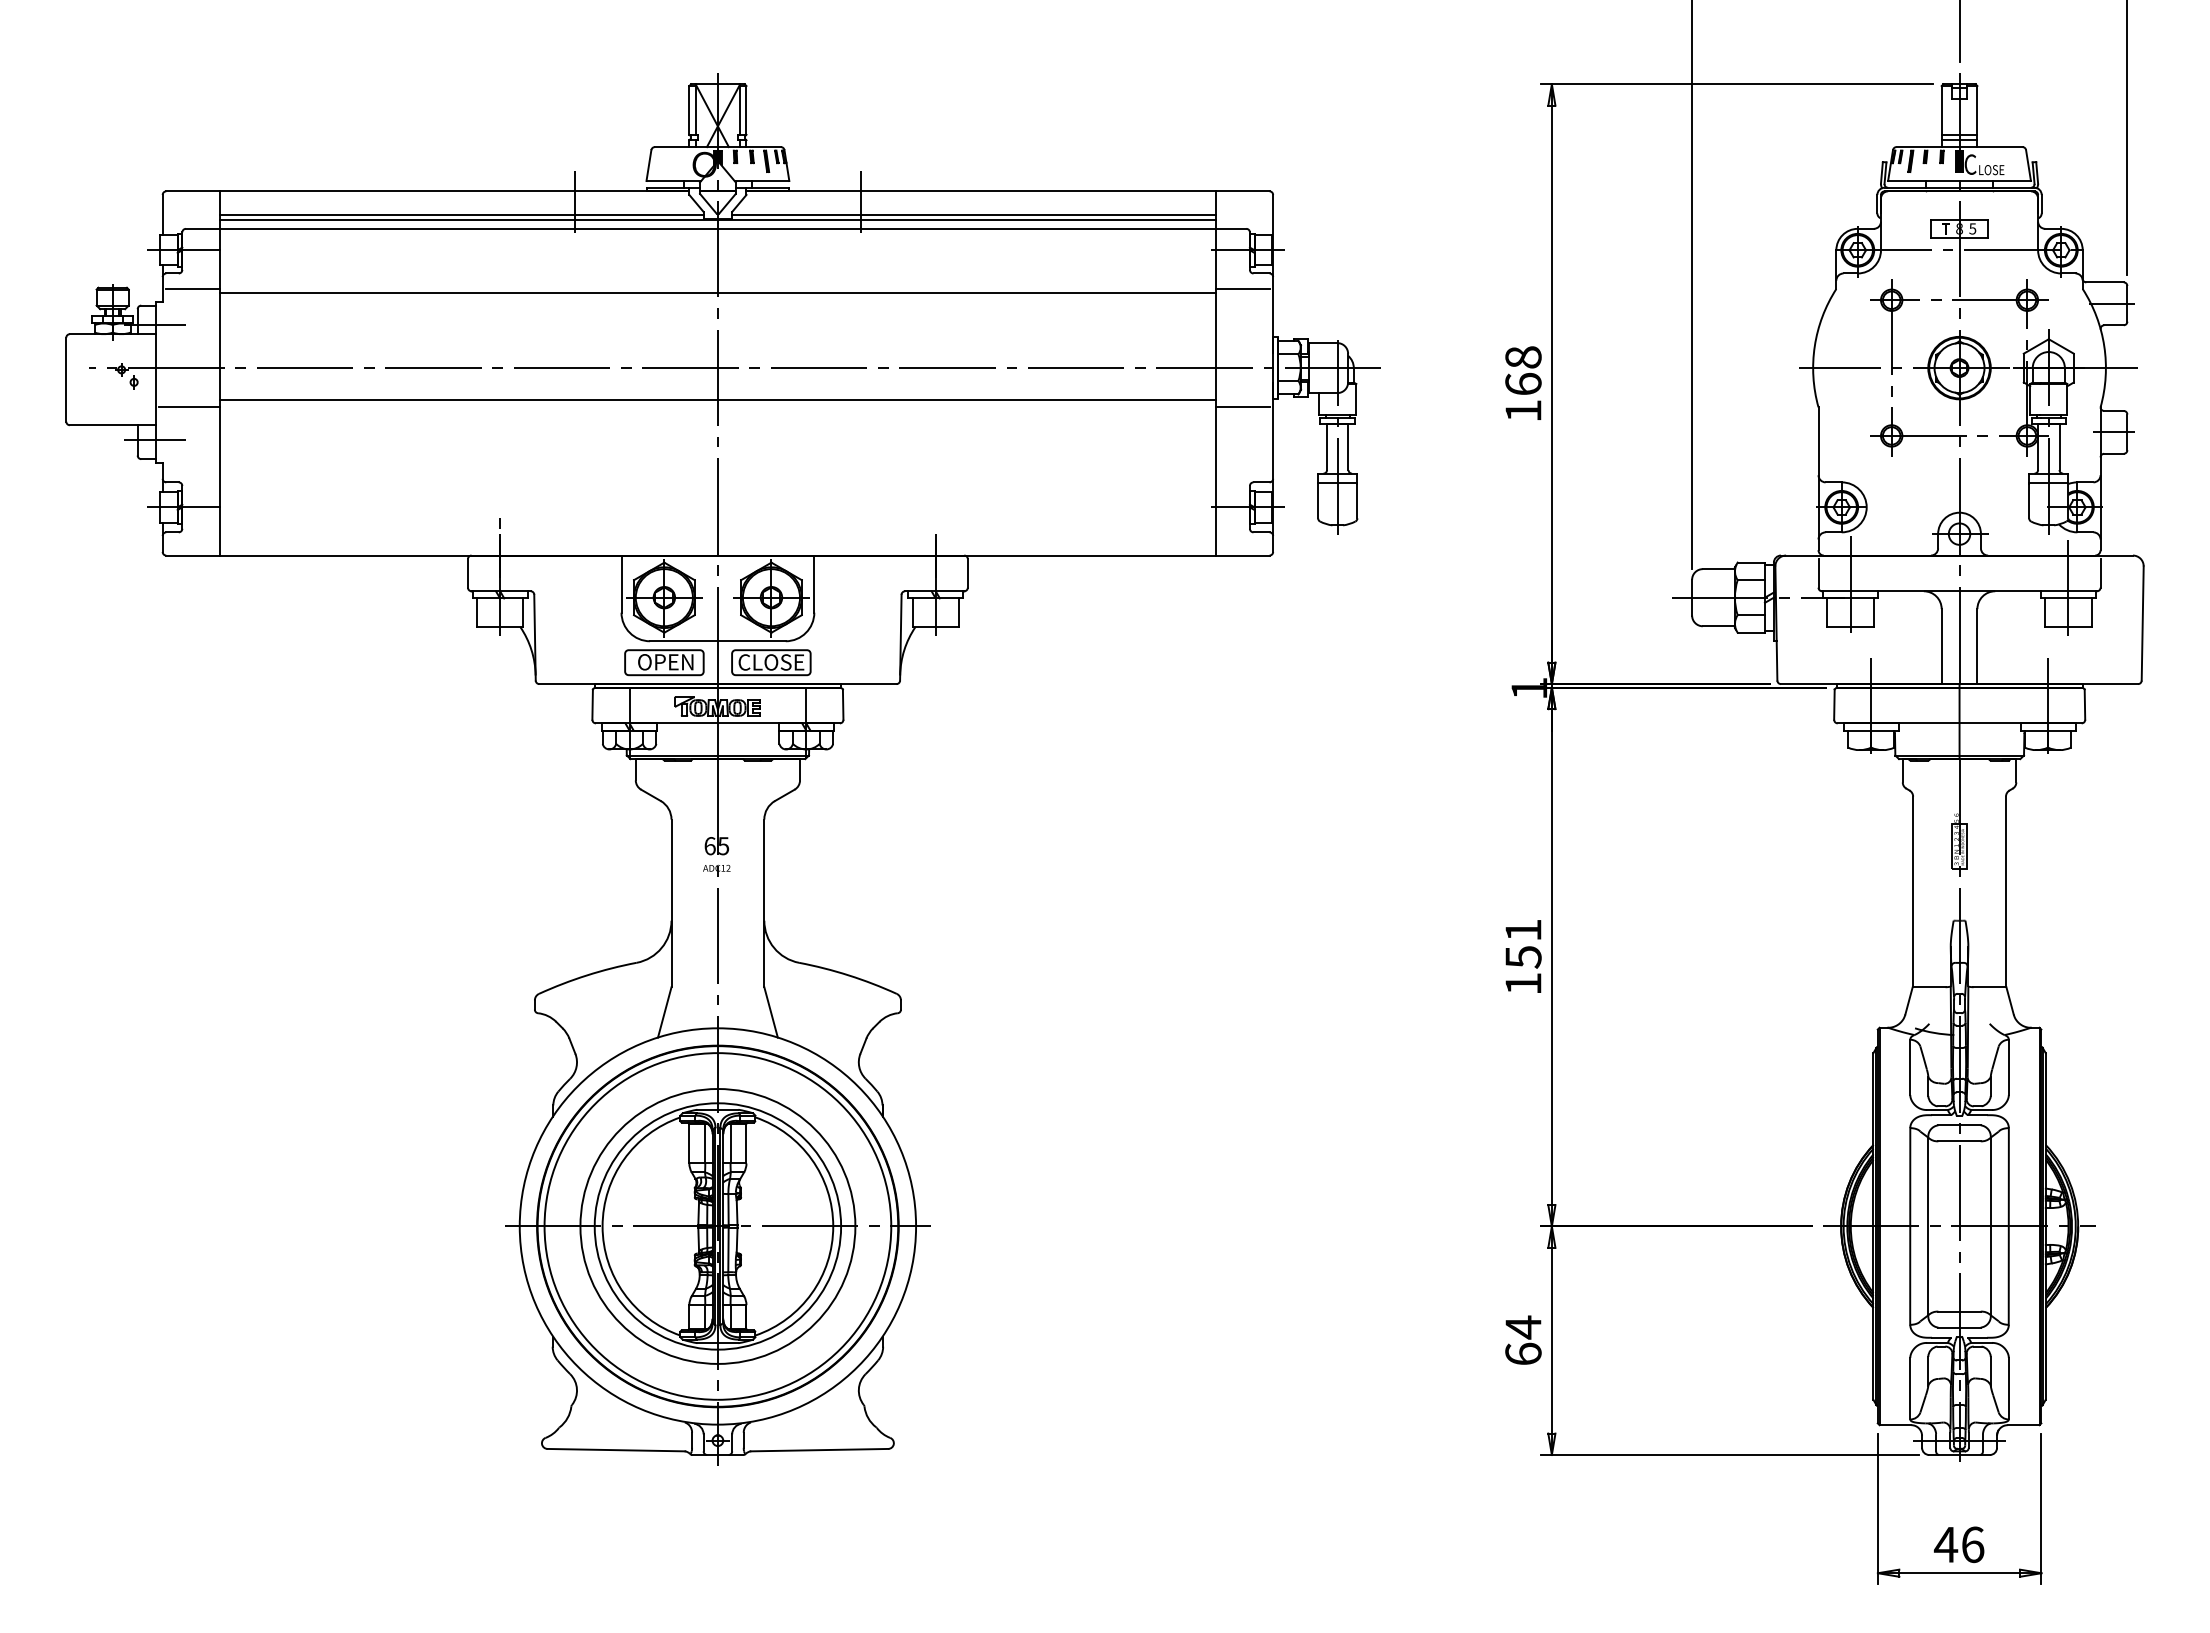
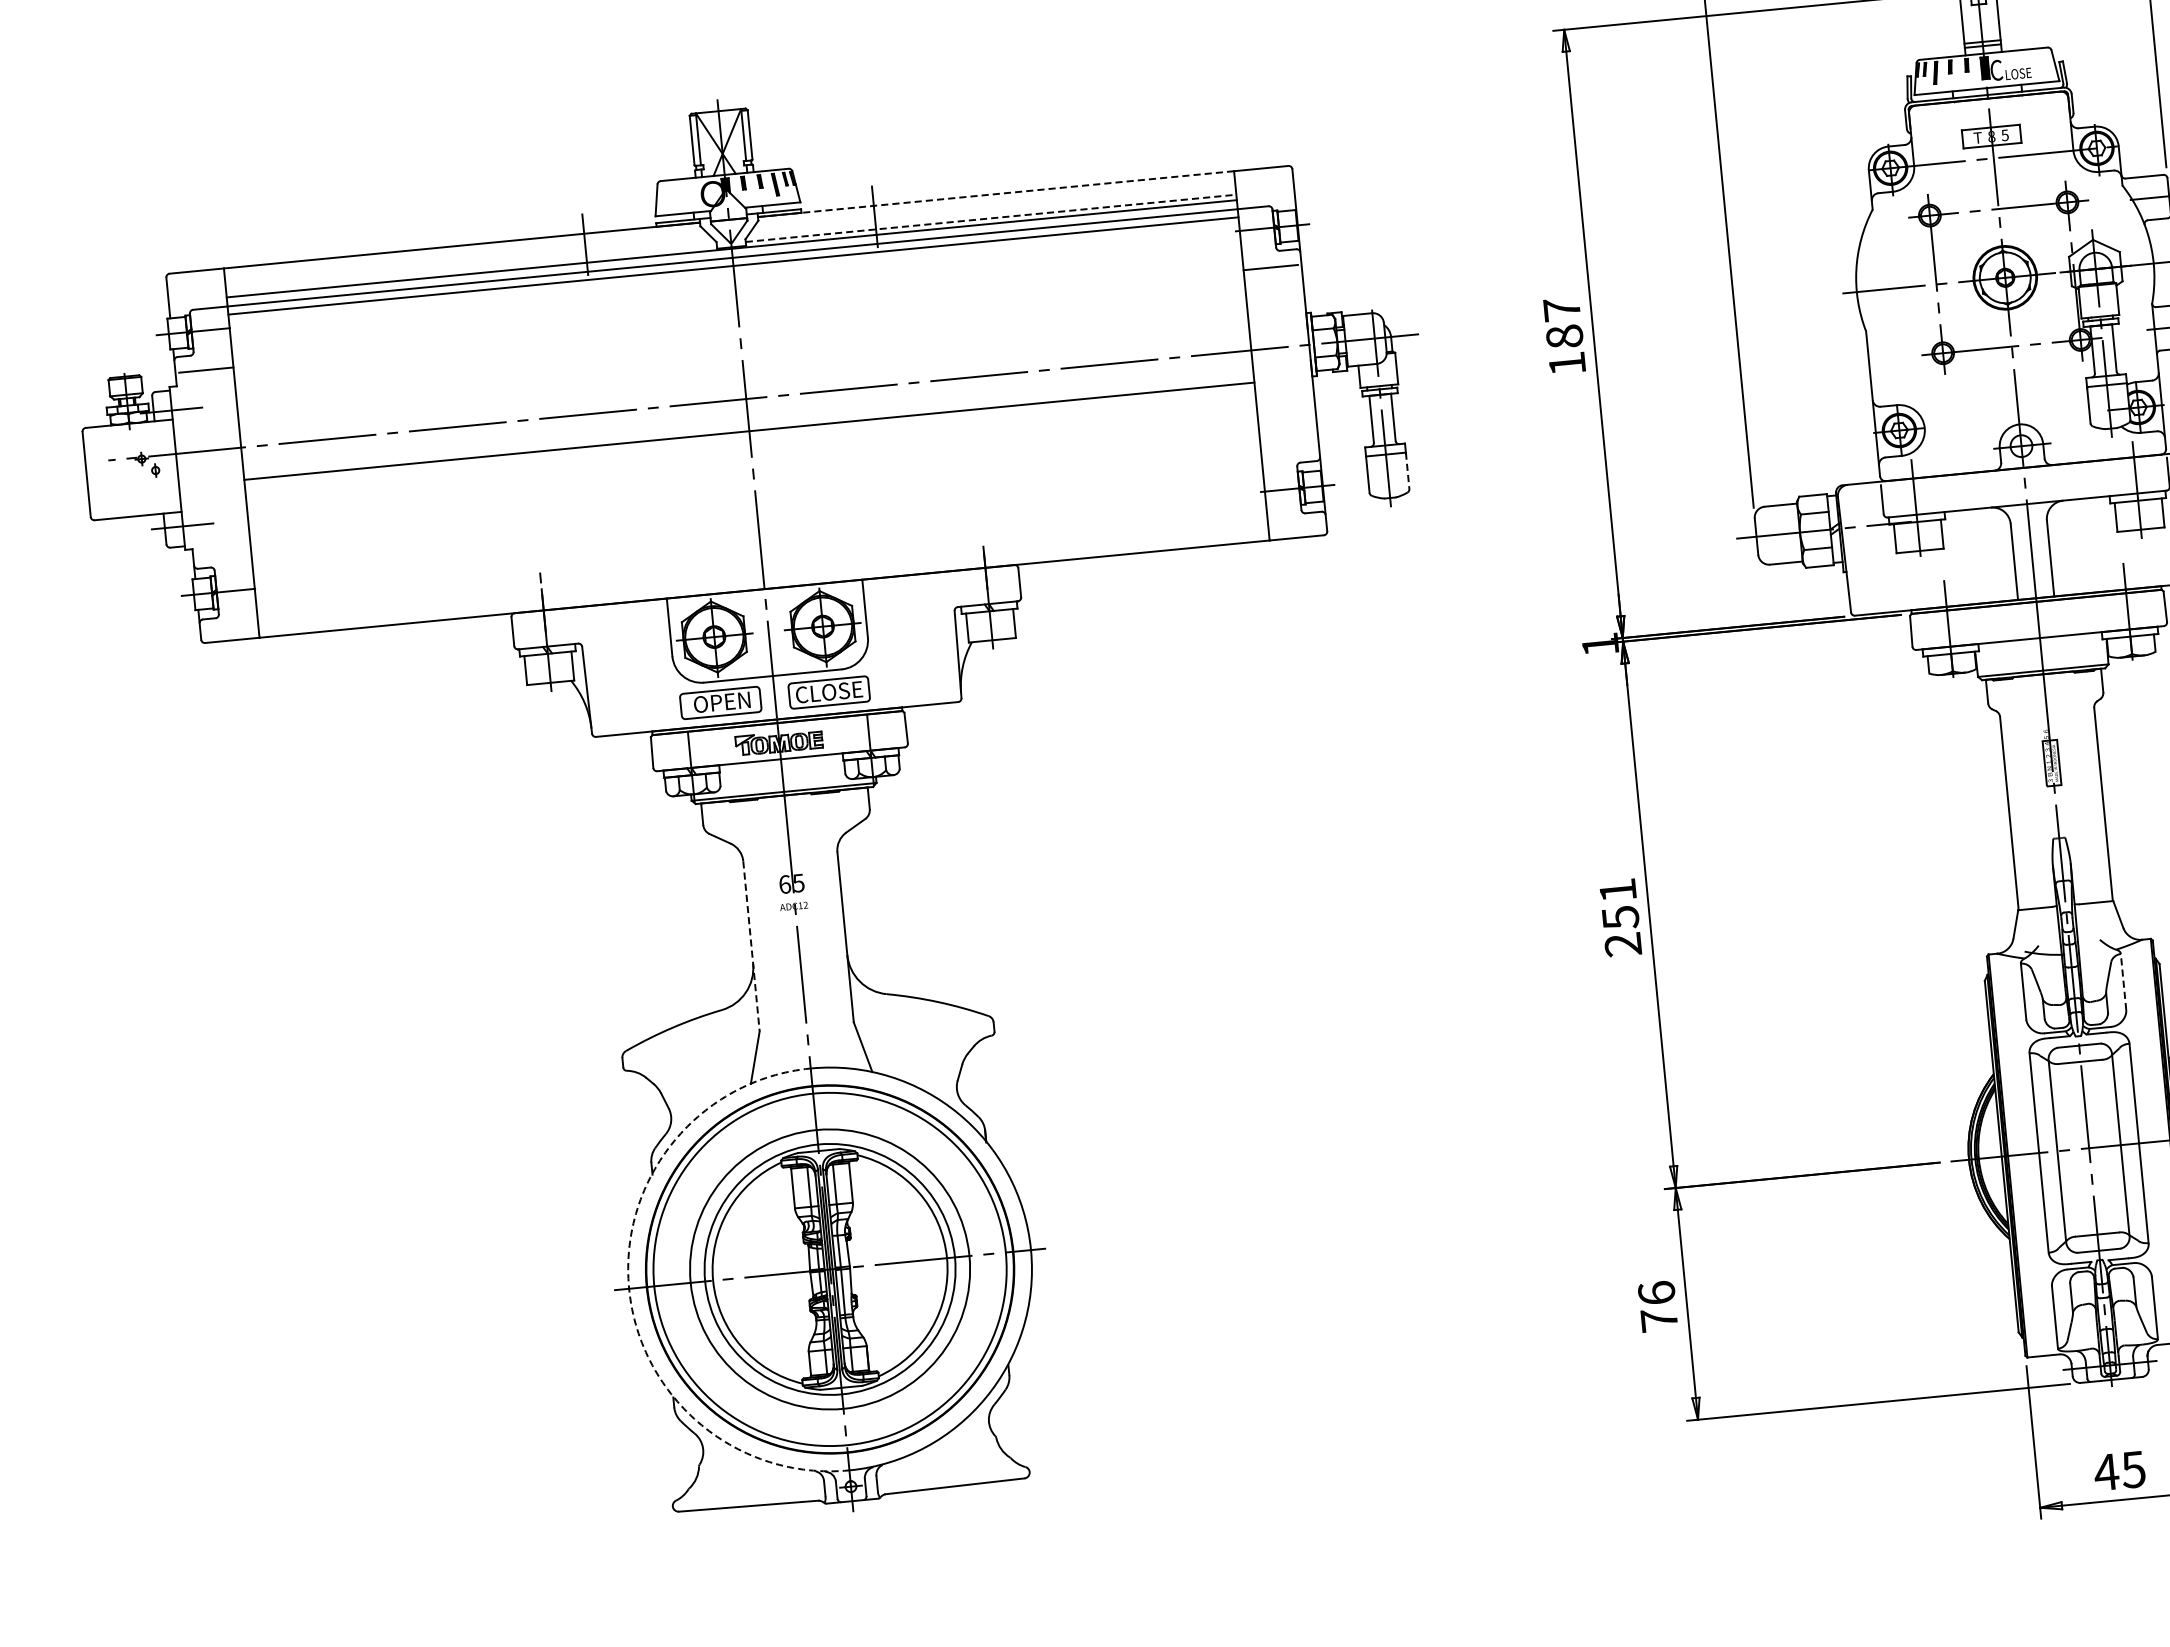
line: (981, 191) -> (996, 194), solid -> dashed
line: (461, 214) -> (471, 268), removed
line: (974, 214) -> (991, 218), solid -> dashed
line: (717, 292) -> (733, 265), moved
text: (1523, 370) -> (1563, 322), 168 -> 187
line: (189, 407) -> (214, 490), removed
line: (1242, 407) -> (1282, 387), removed
line: (1357, 500) -> (1407, 470), solid -> dashed
line: (671, 903) -> (751, 946), solid -> dashed
text: (1523, 983) -> (1623, 944), 151 -> 251
line: (2008, 1067) -> (2123, 982), solid -> dashed
arc: (519, 1226) -> (628, 1288), solid -> dashed
text: (1523, 1340) -> (1658, 1306), 64 -> 76
text: (1972, 1544) -> (2133, 1469), 46 -> 45

